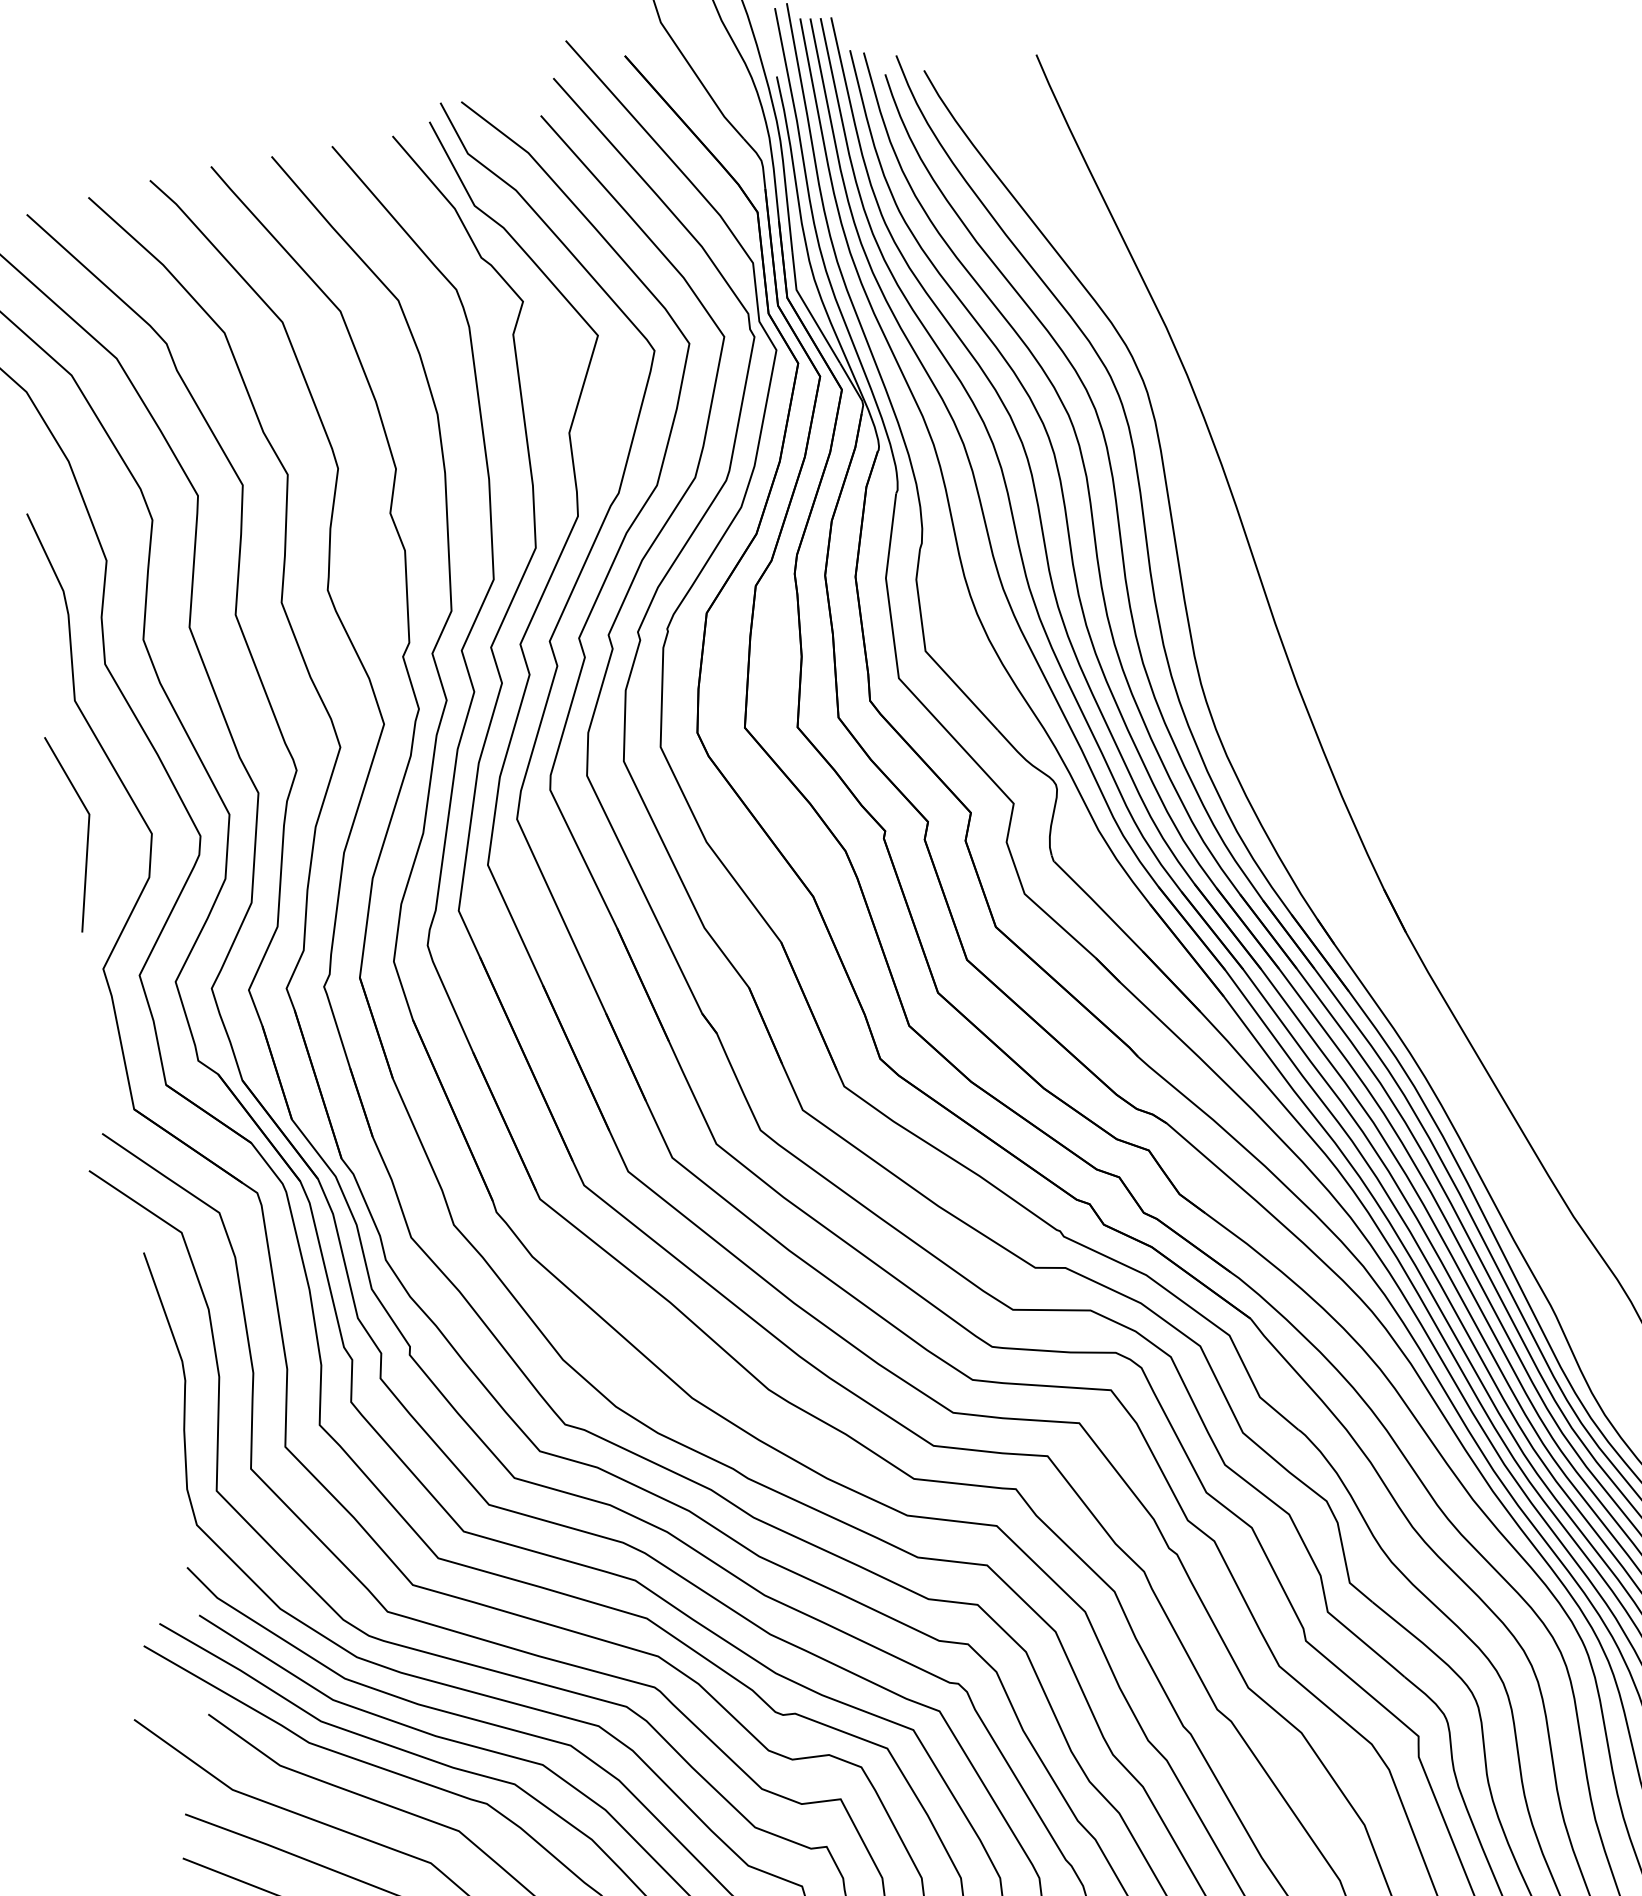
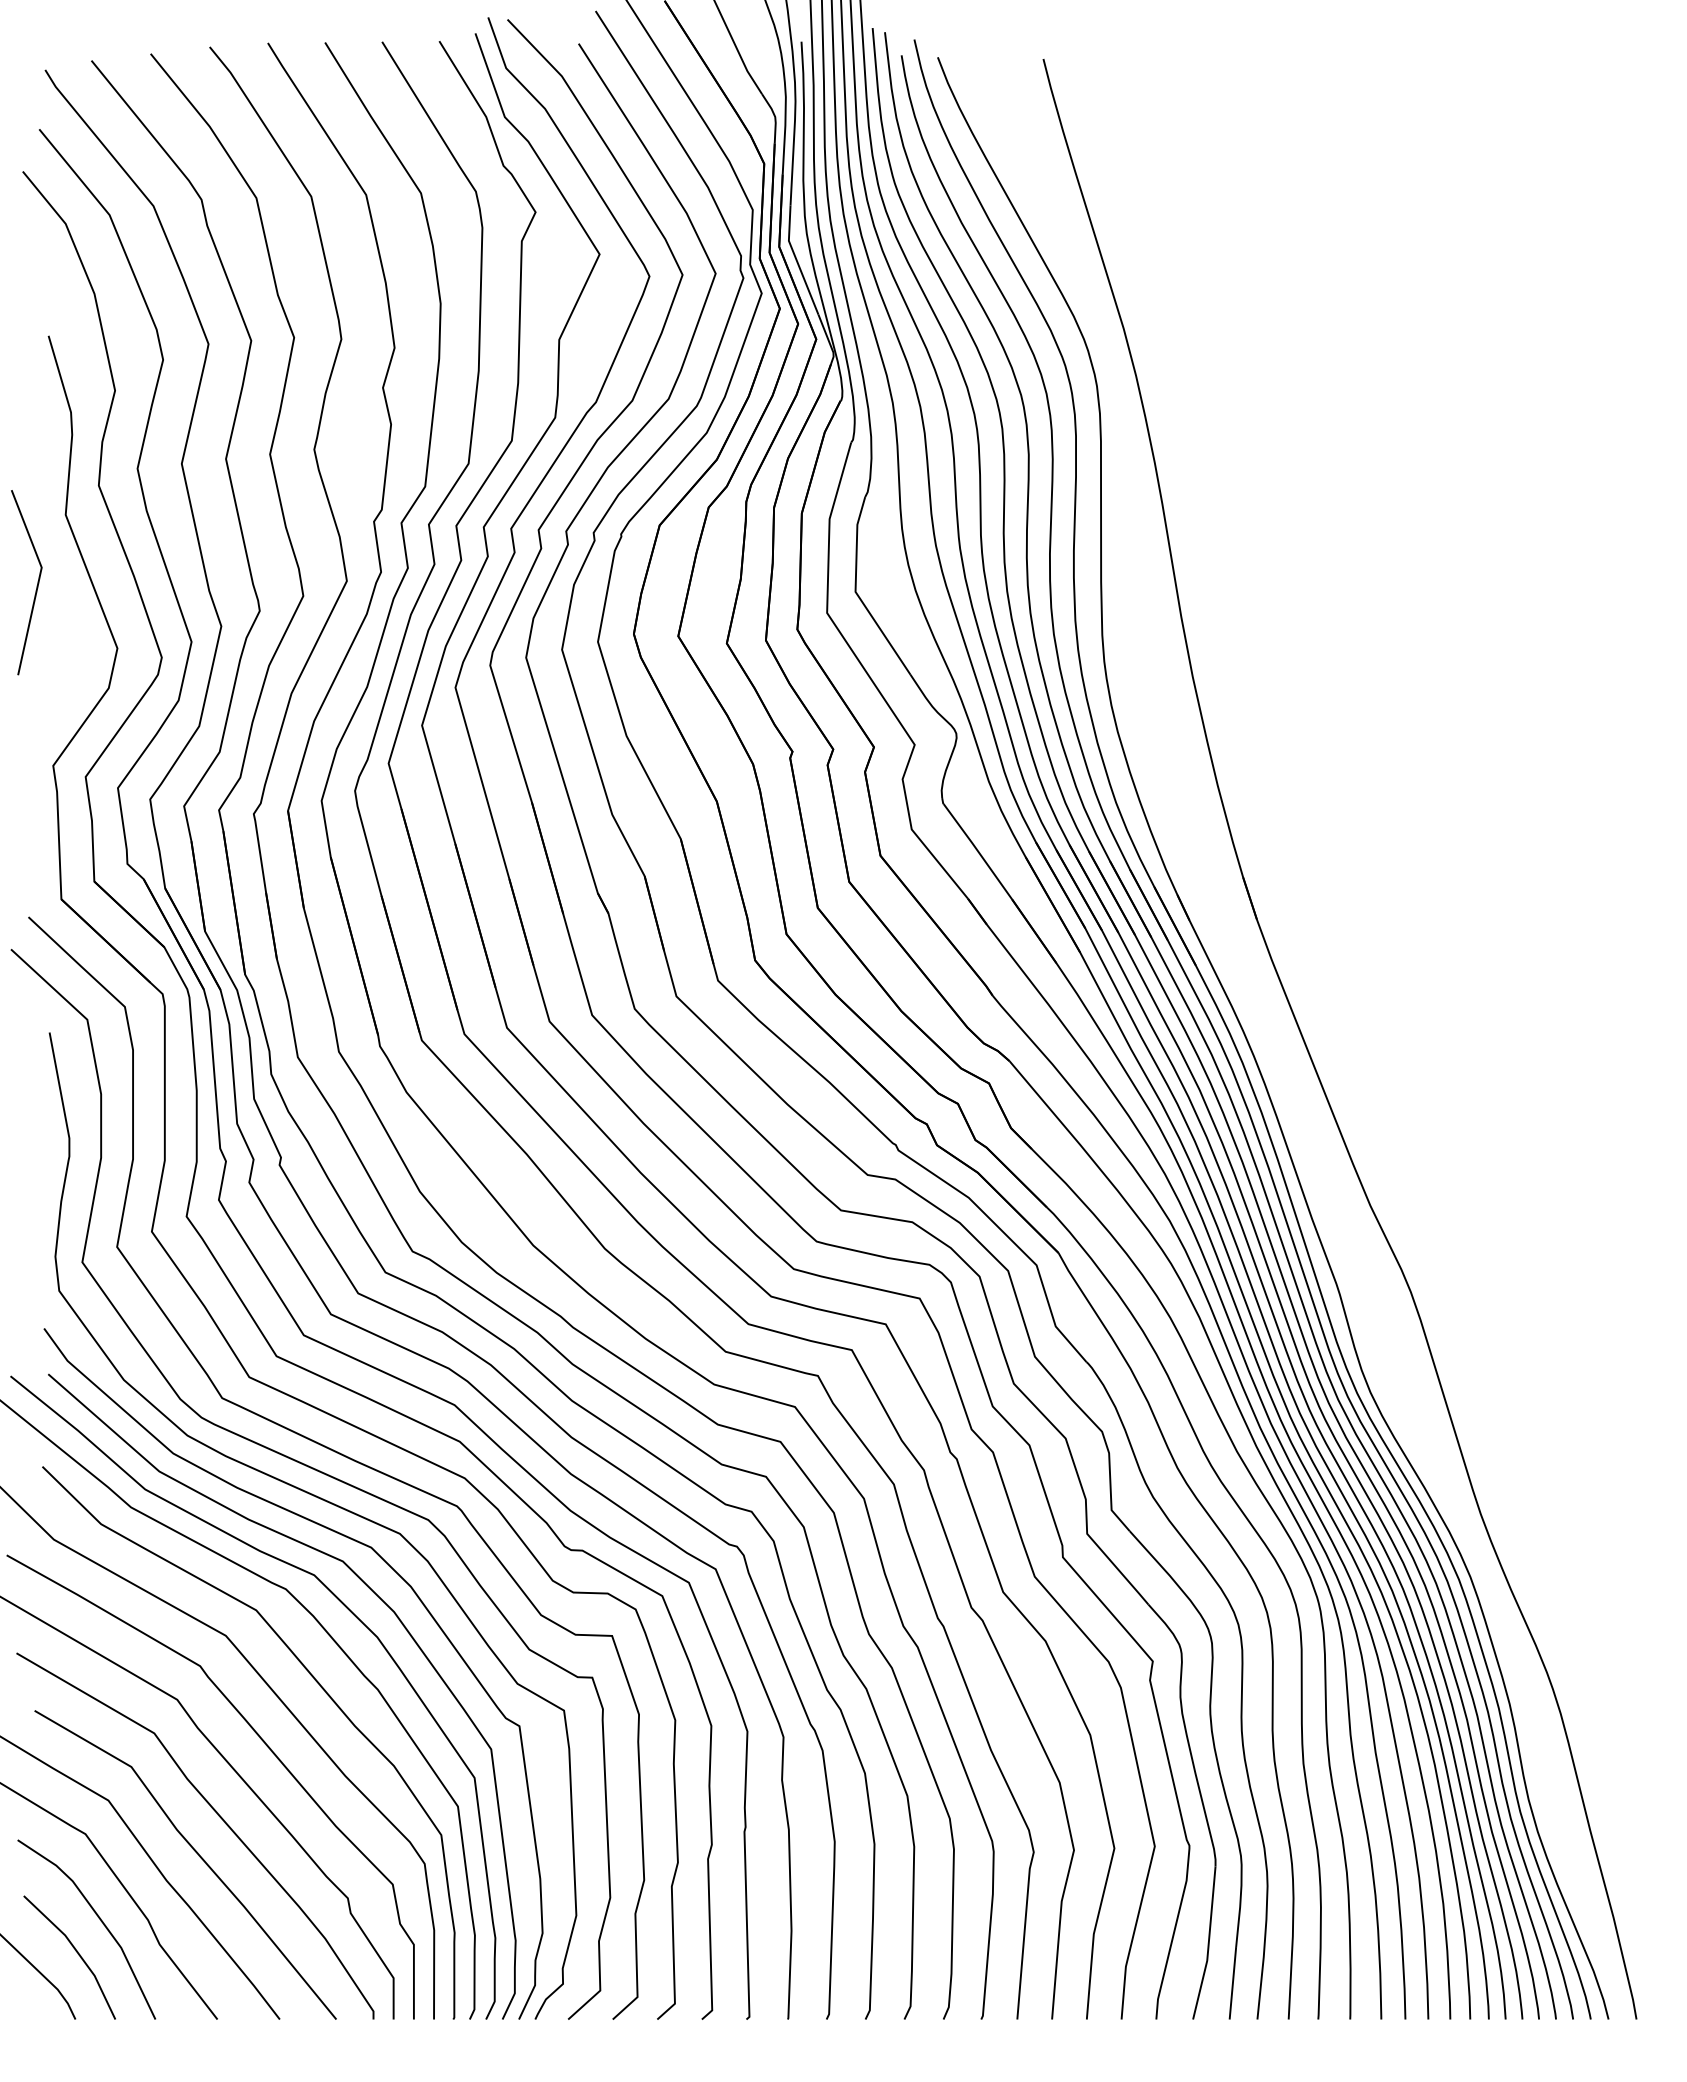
line: (86, 834) -> (36, 585), moved

